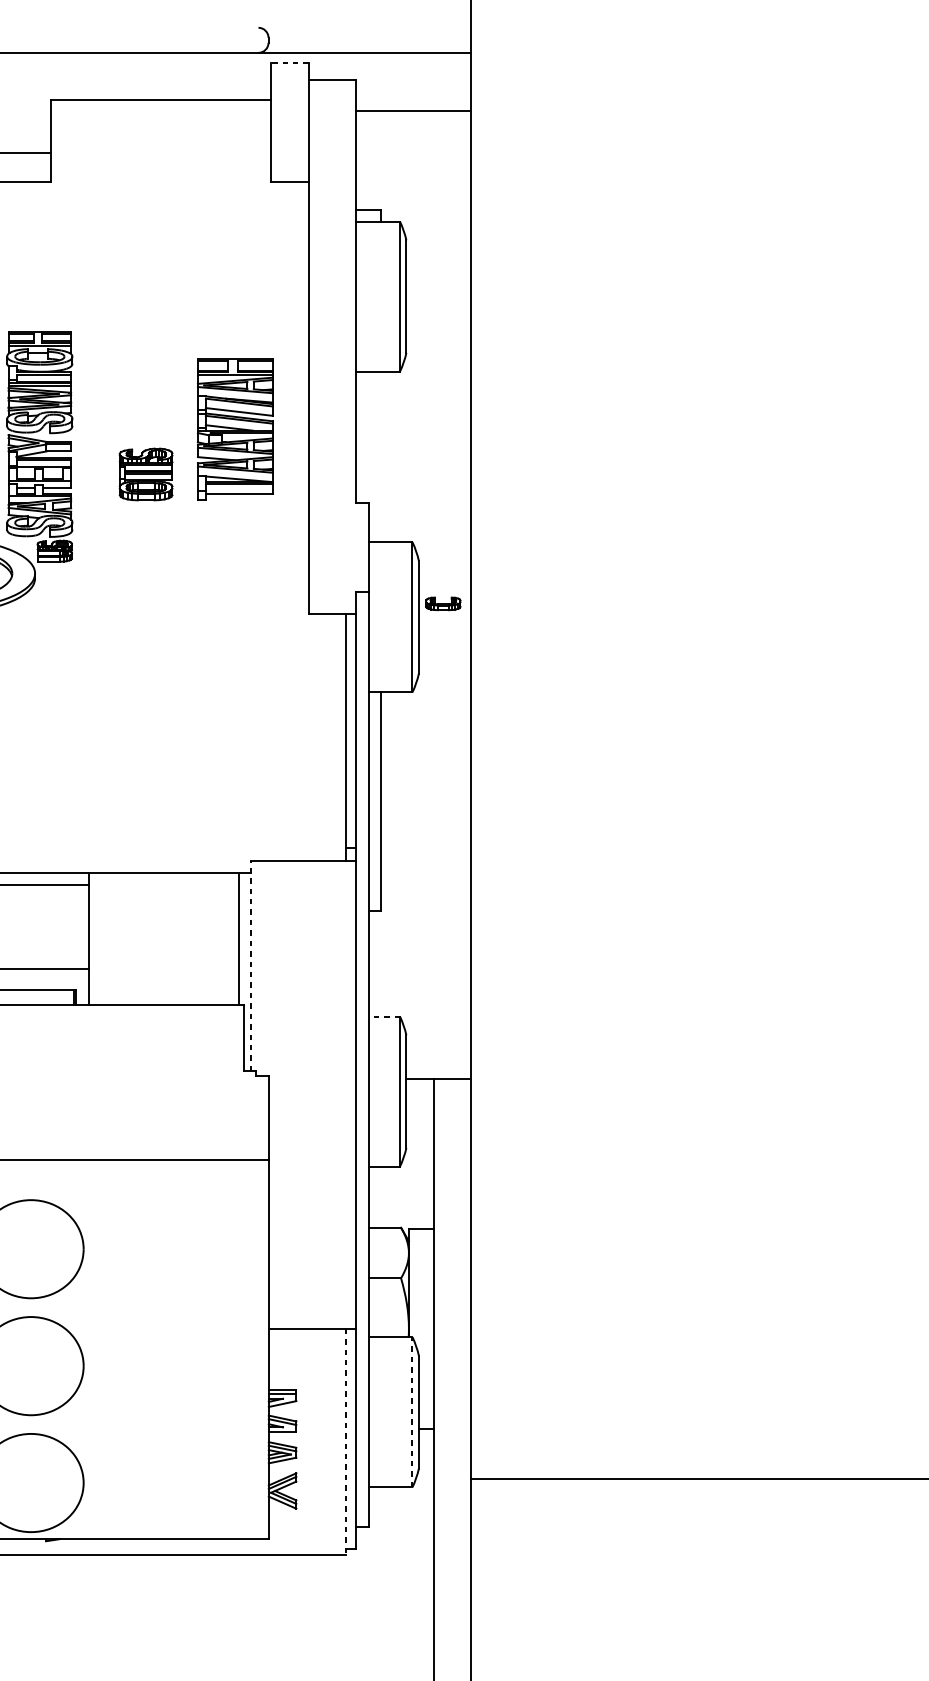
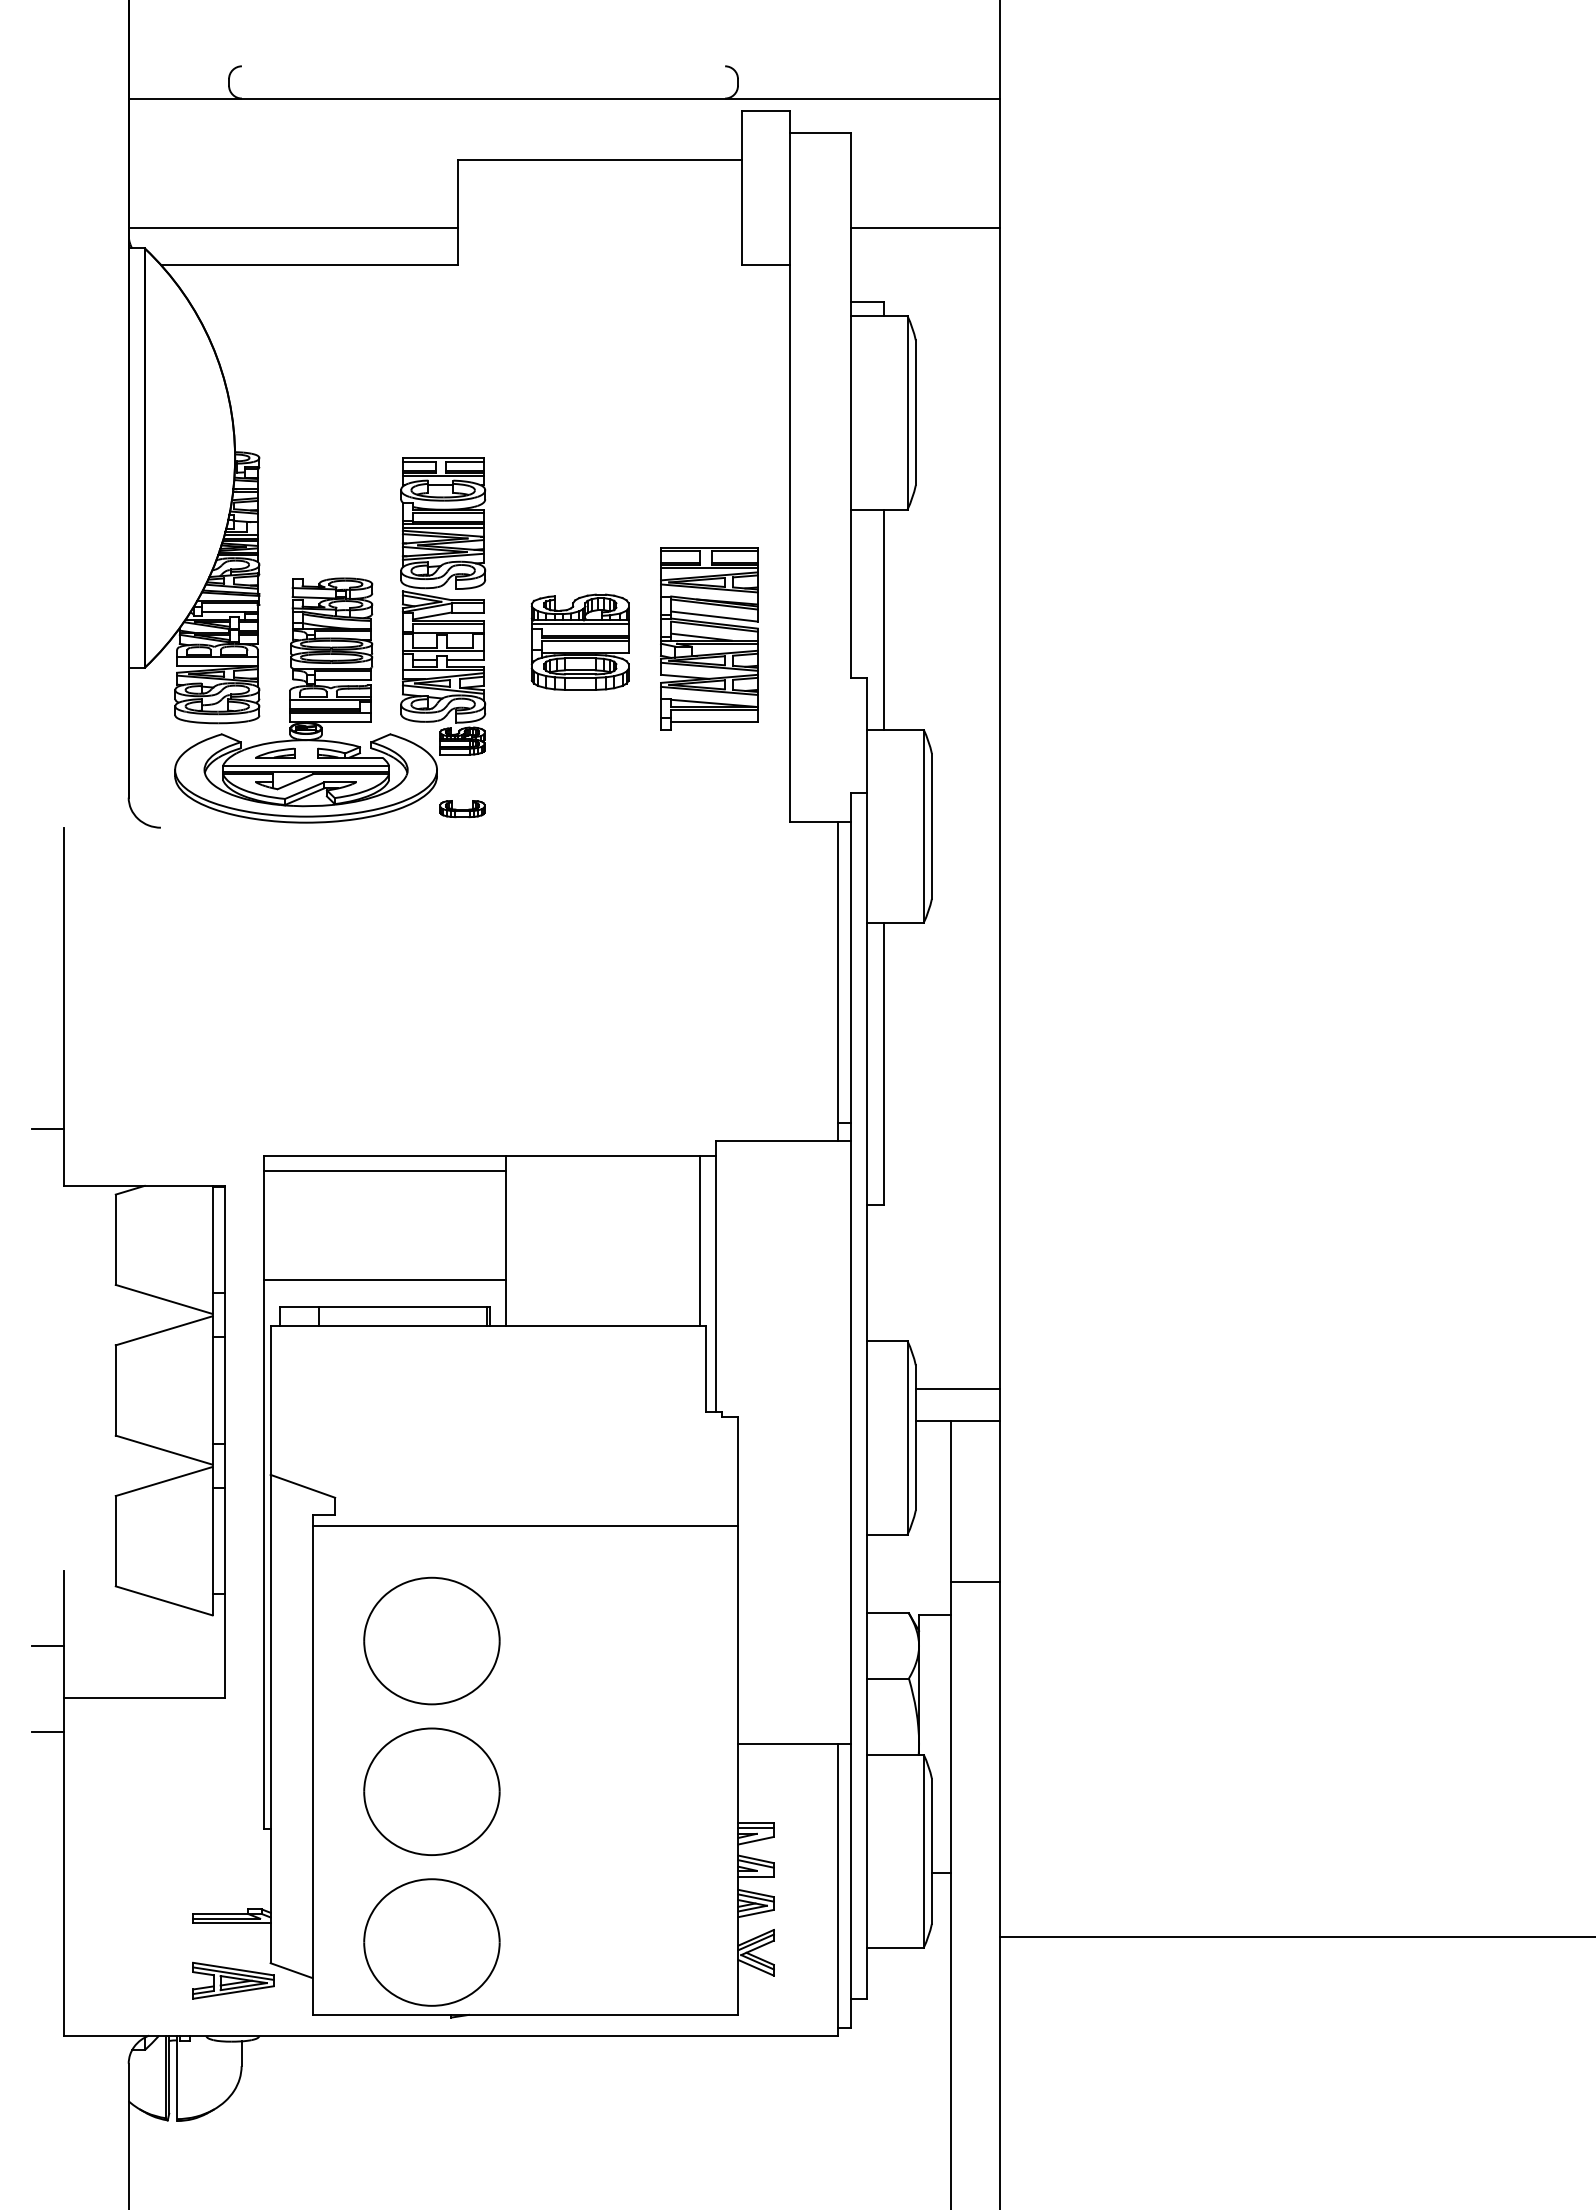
line: (289, 62) -> (765, 111), dashed -> solid
line: (413, 110) -> (925, 227), moved
part: (235, 428) -> (709, 638), moved
line: (381, 456) -> (883, 619), added
part: (145, 473) -> (579, 641), size x1.43
part: (443, 604) -> (462, 809), moved
line: (251, 966) -> (715, 1276), dashed -> solid
line: (383, 1016) -> (886, 1341), dashed -> solid
line: (438, 1053) -> (957, 1388), added
line: (452, 1203) -> (975, 1582), added
line: (412, 1412) -> (923, 1851), dashed -> solid
line: (346, 1442) -> (838, 1890), dashed -> solid

